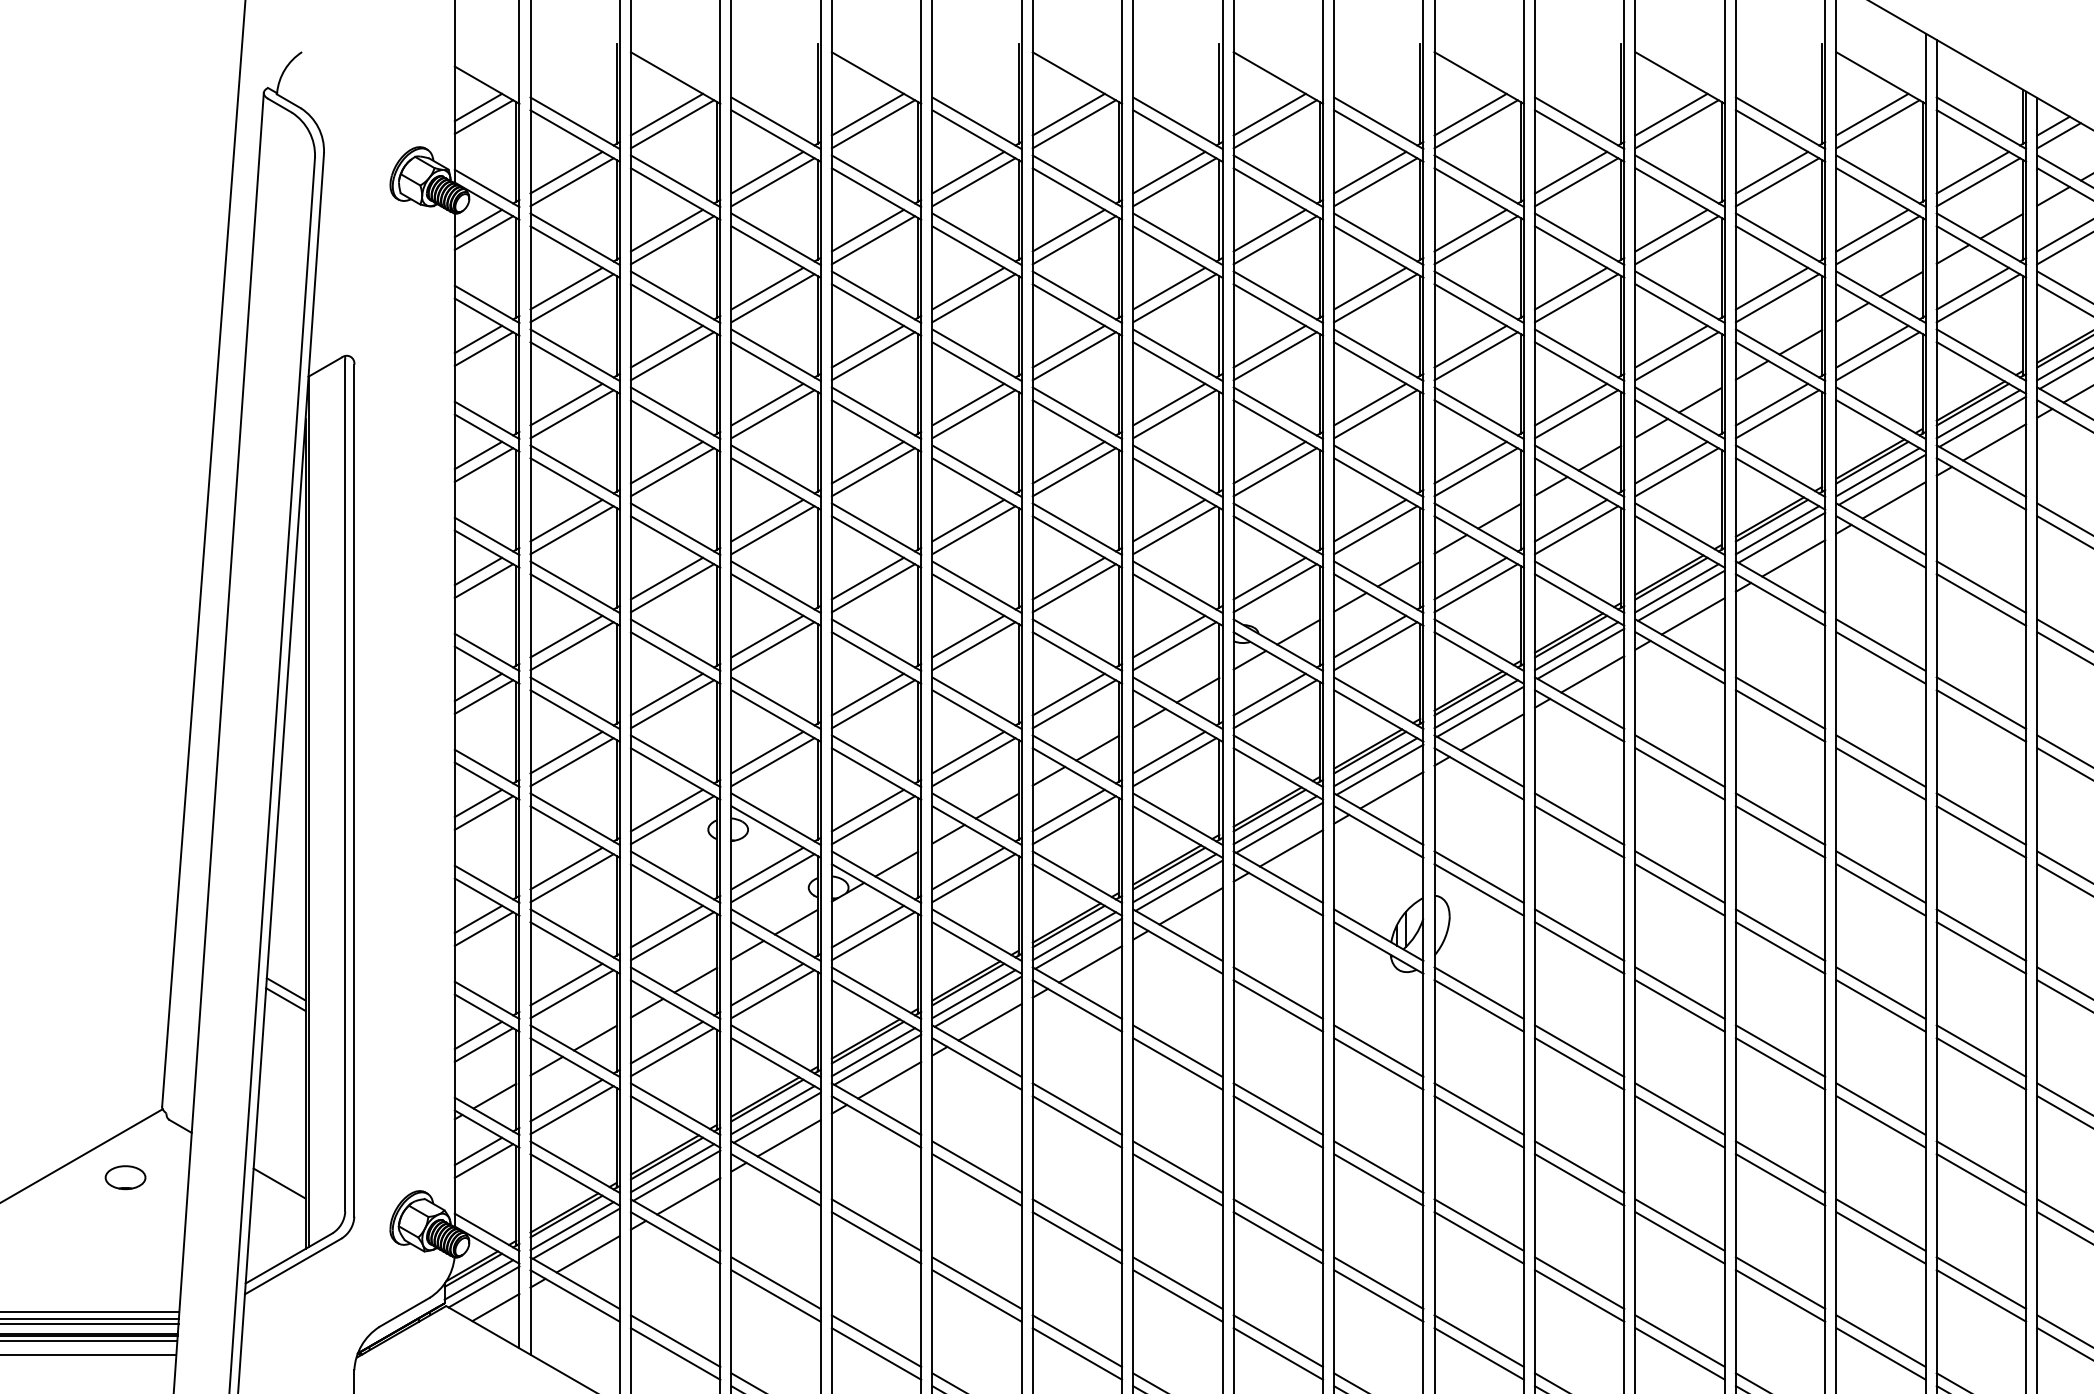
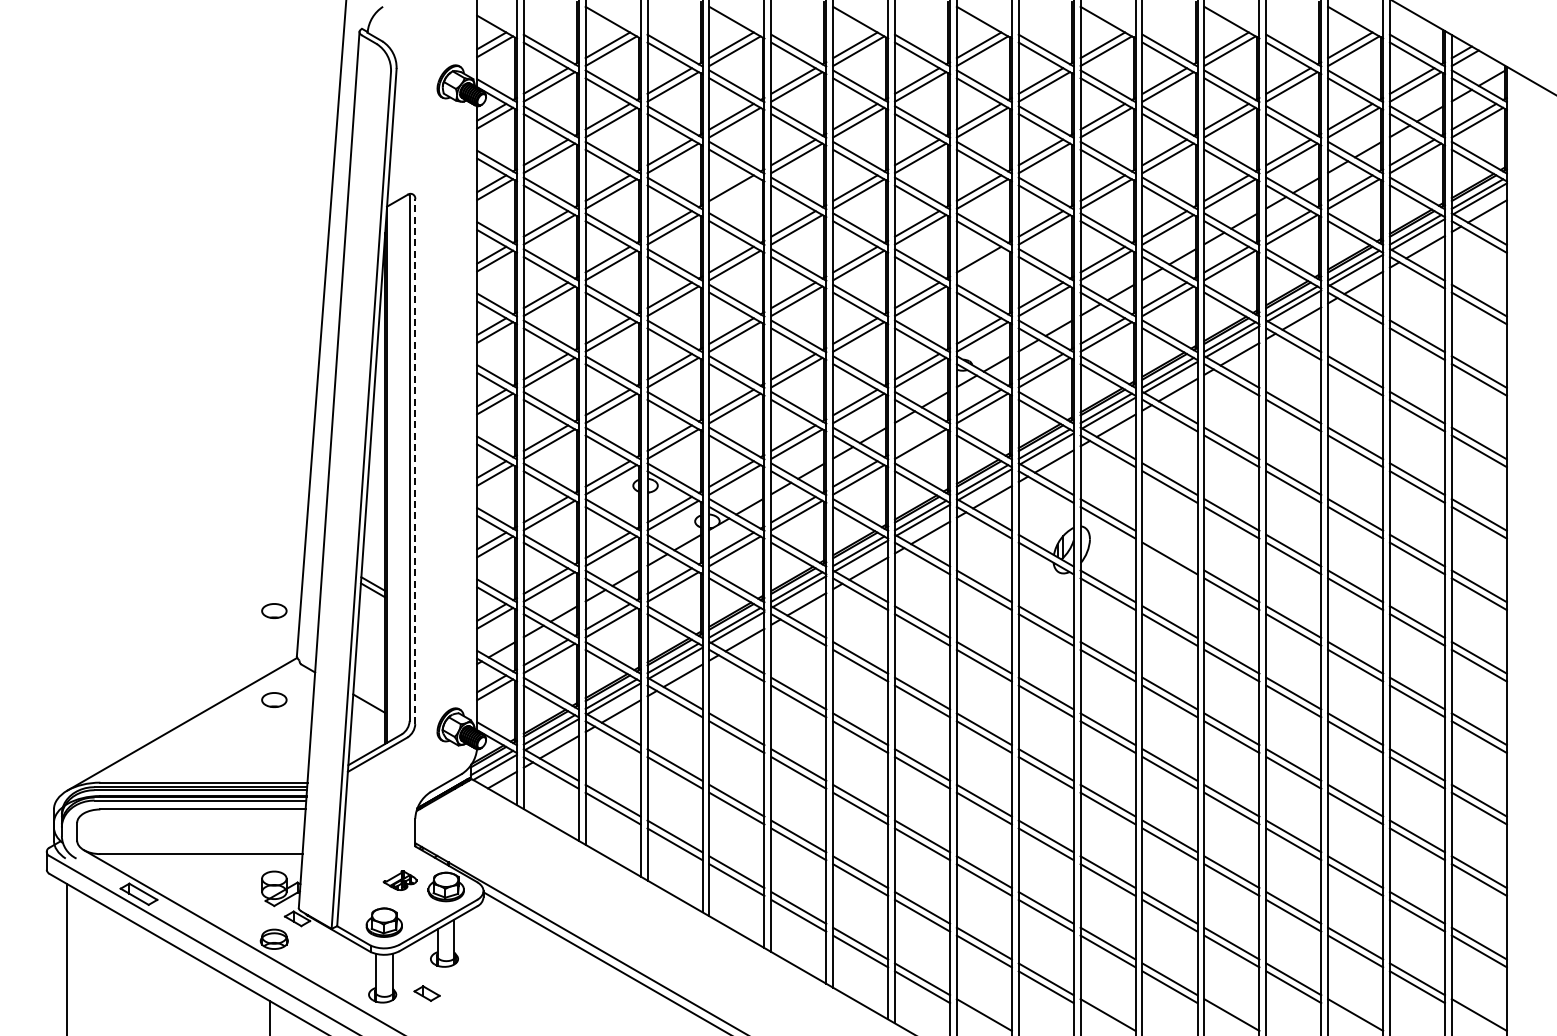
line: (872, 355) -> (734, 193), removed
line: (1275, 472) -> (982, 265), removed
line: (1168, 753) -> (916, 438), removed
line: (354, 790) -> (415, 461), solid -> dashed
line: (1578, 934) -> (1169, 550), removed
part: (125, 1032) -> (274, 610), added

